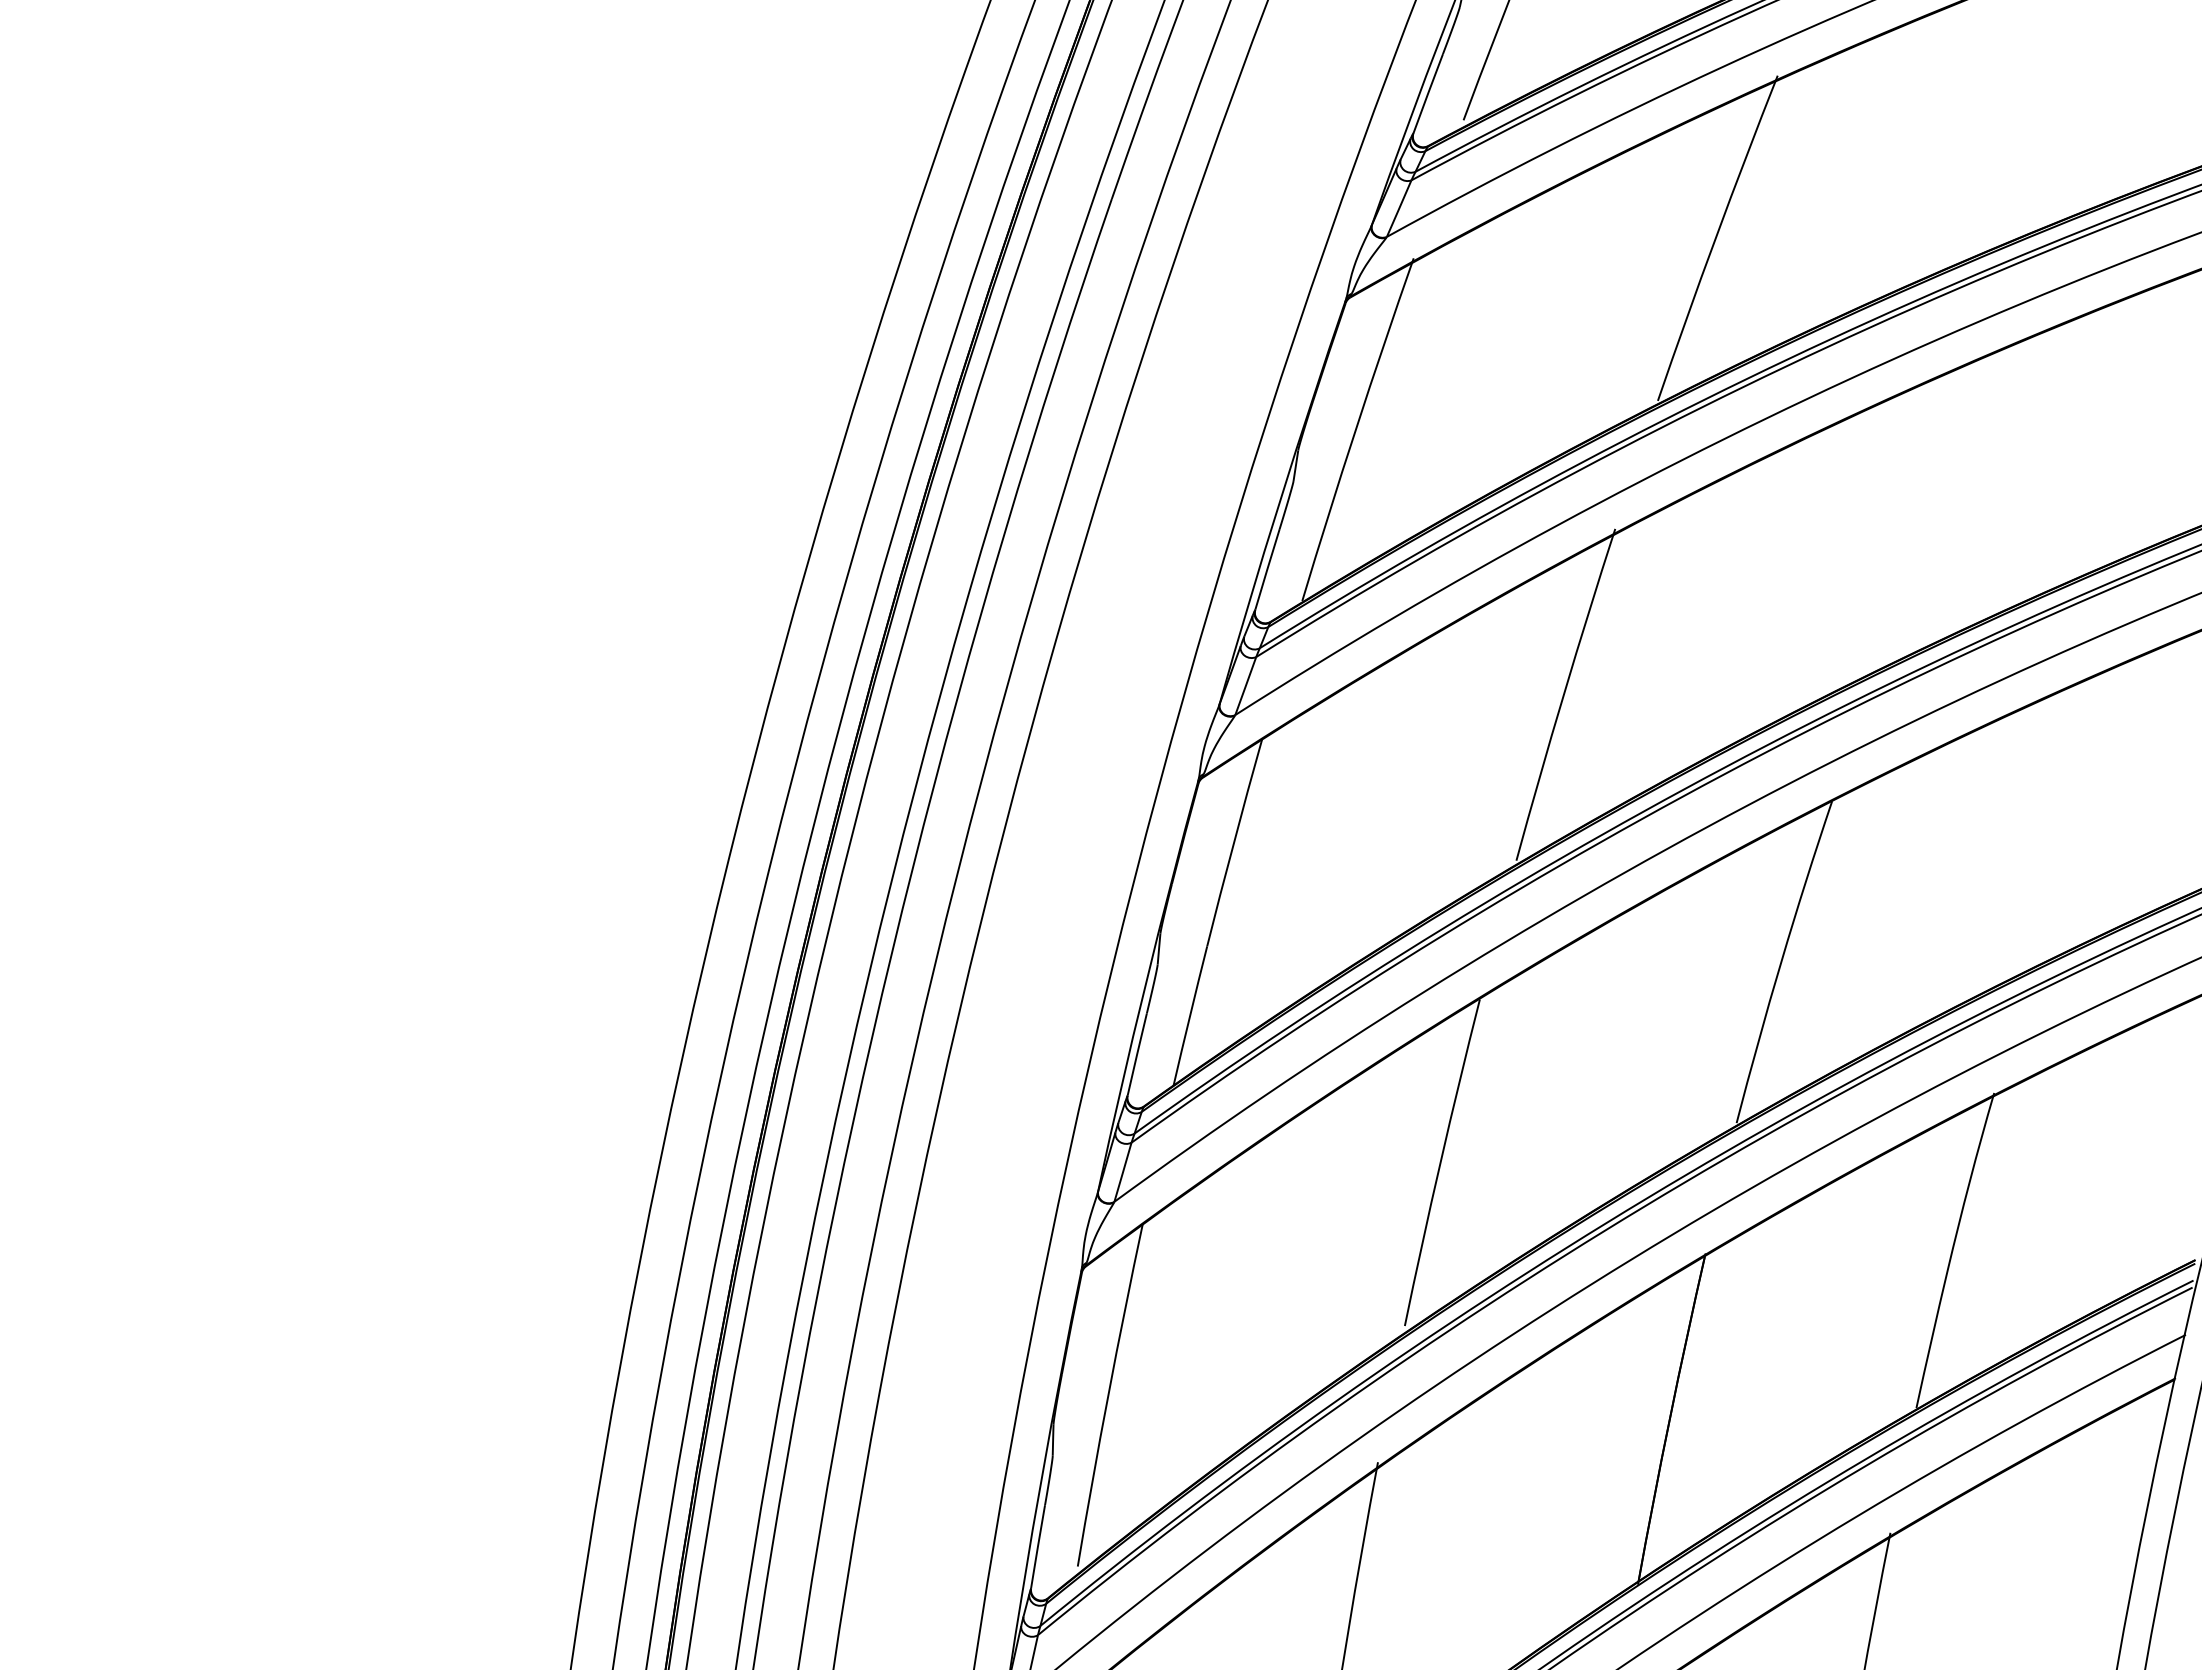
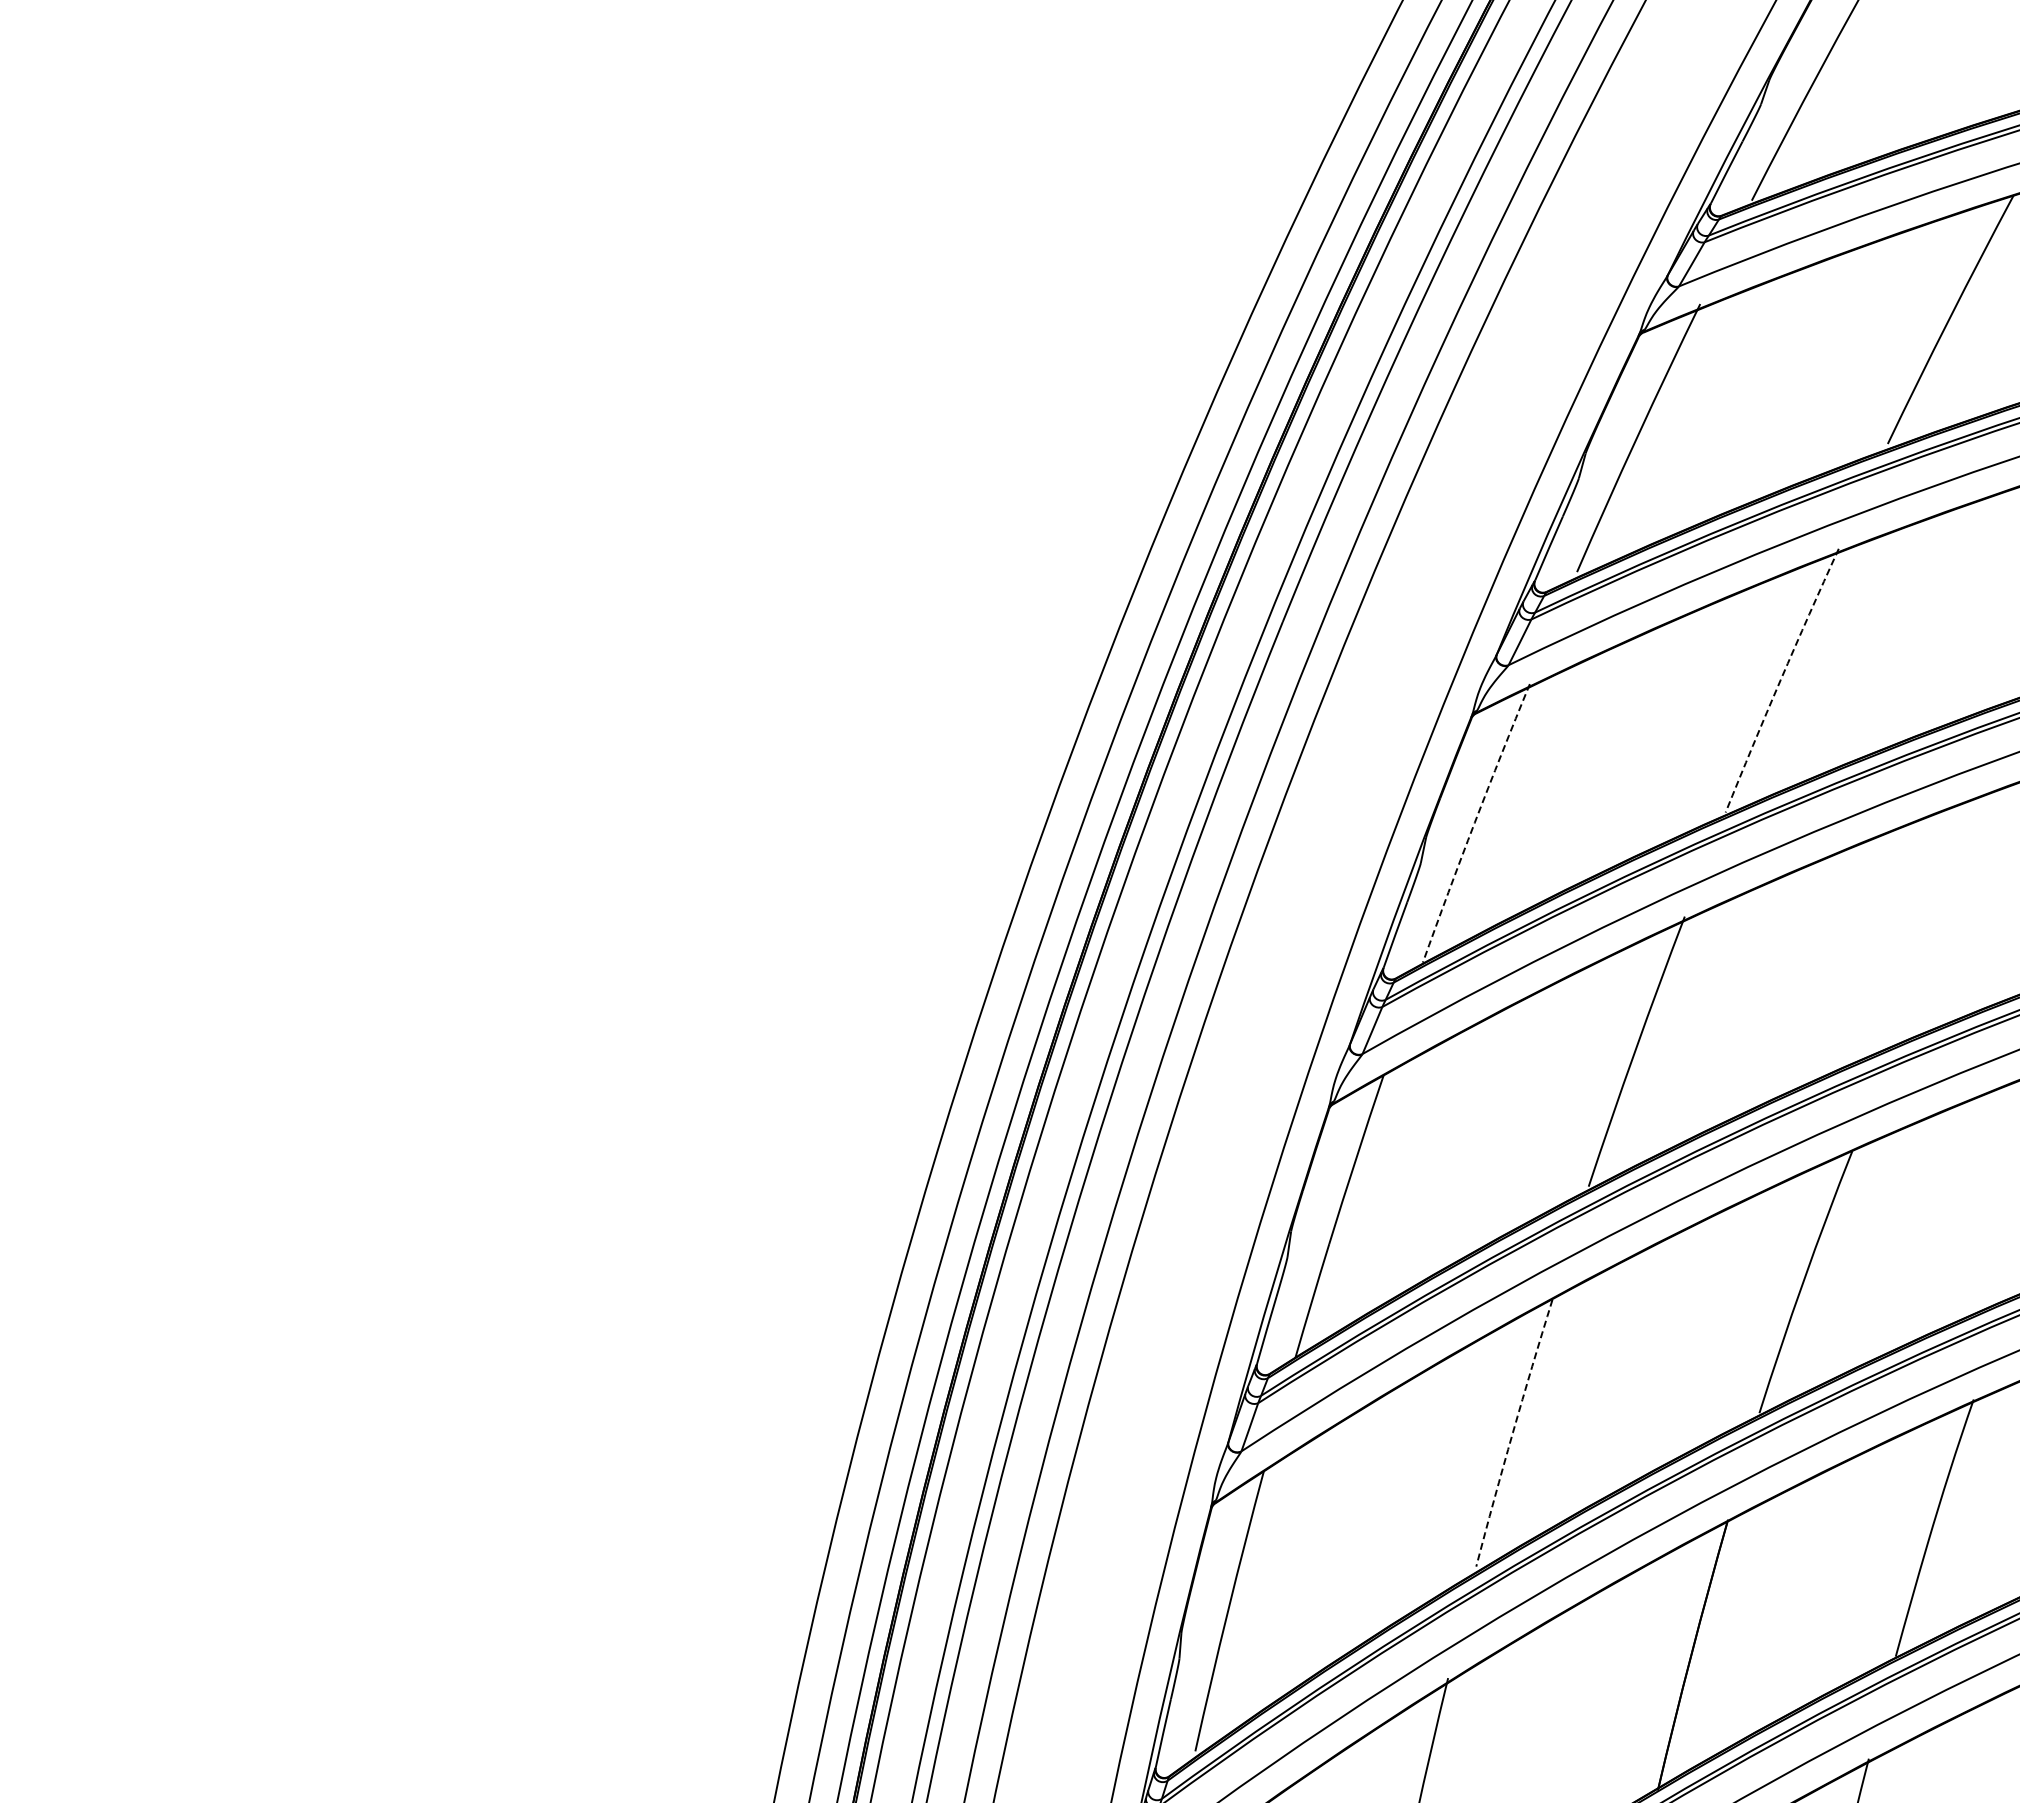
arc: (1715, 238) -> (1780, 680), solid -> dashed
arc: (1355, 428) -> (1474, 822), solid -> dashed
arc: (1440, 1161) -> (1512, 1432), solid -> dashed

